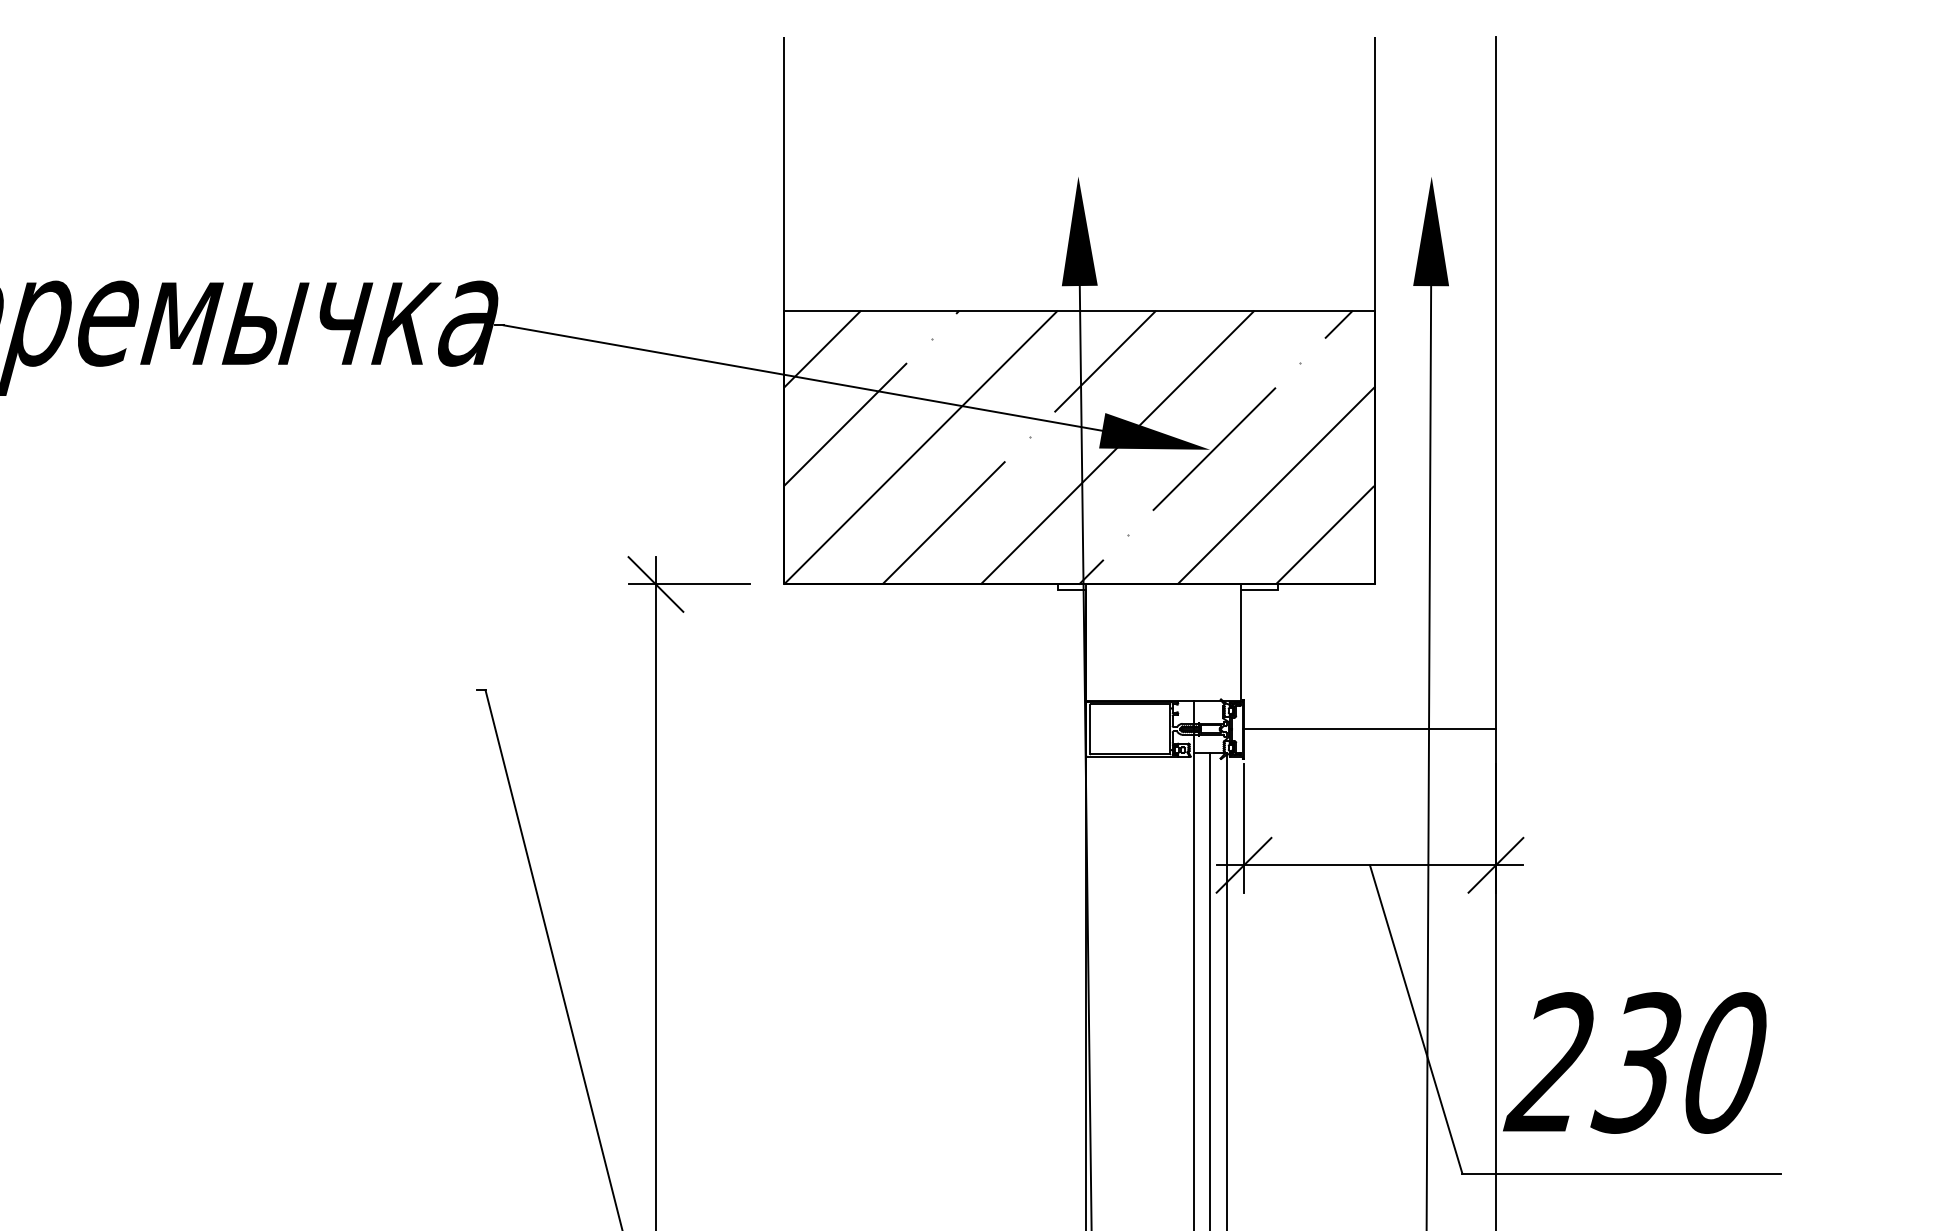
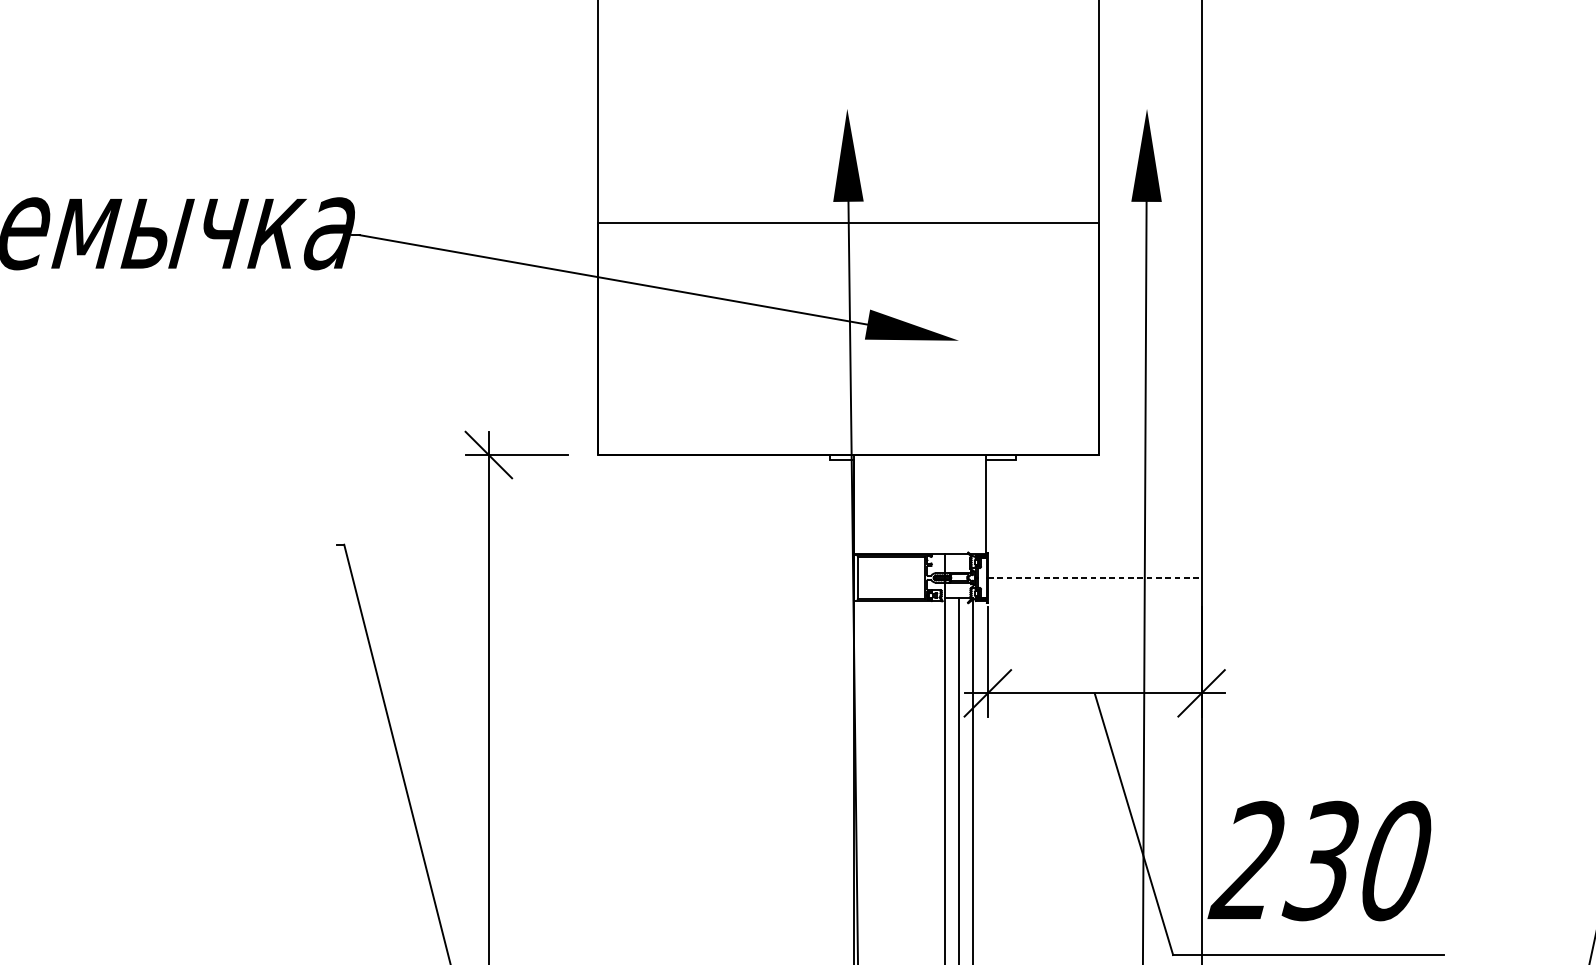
hatch: (1079, 447) -> (848, 338), removed
line: (1370, 729) -> (1095, 578), solid -> dashed

